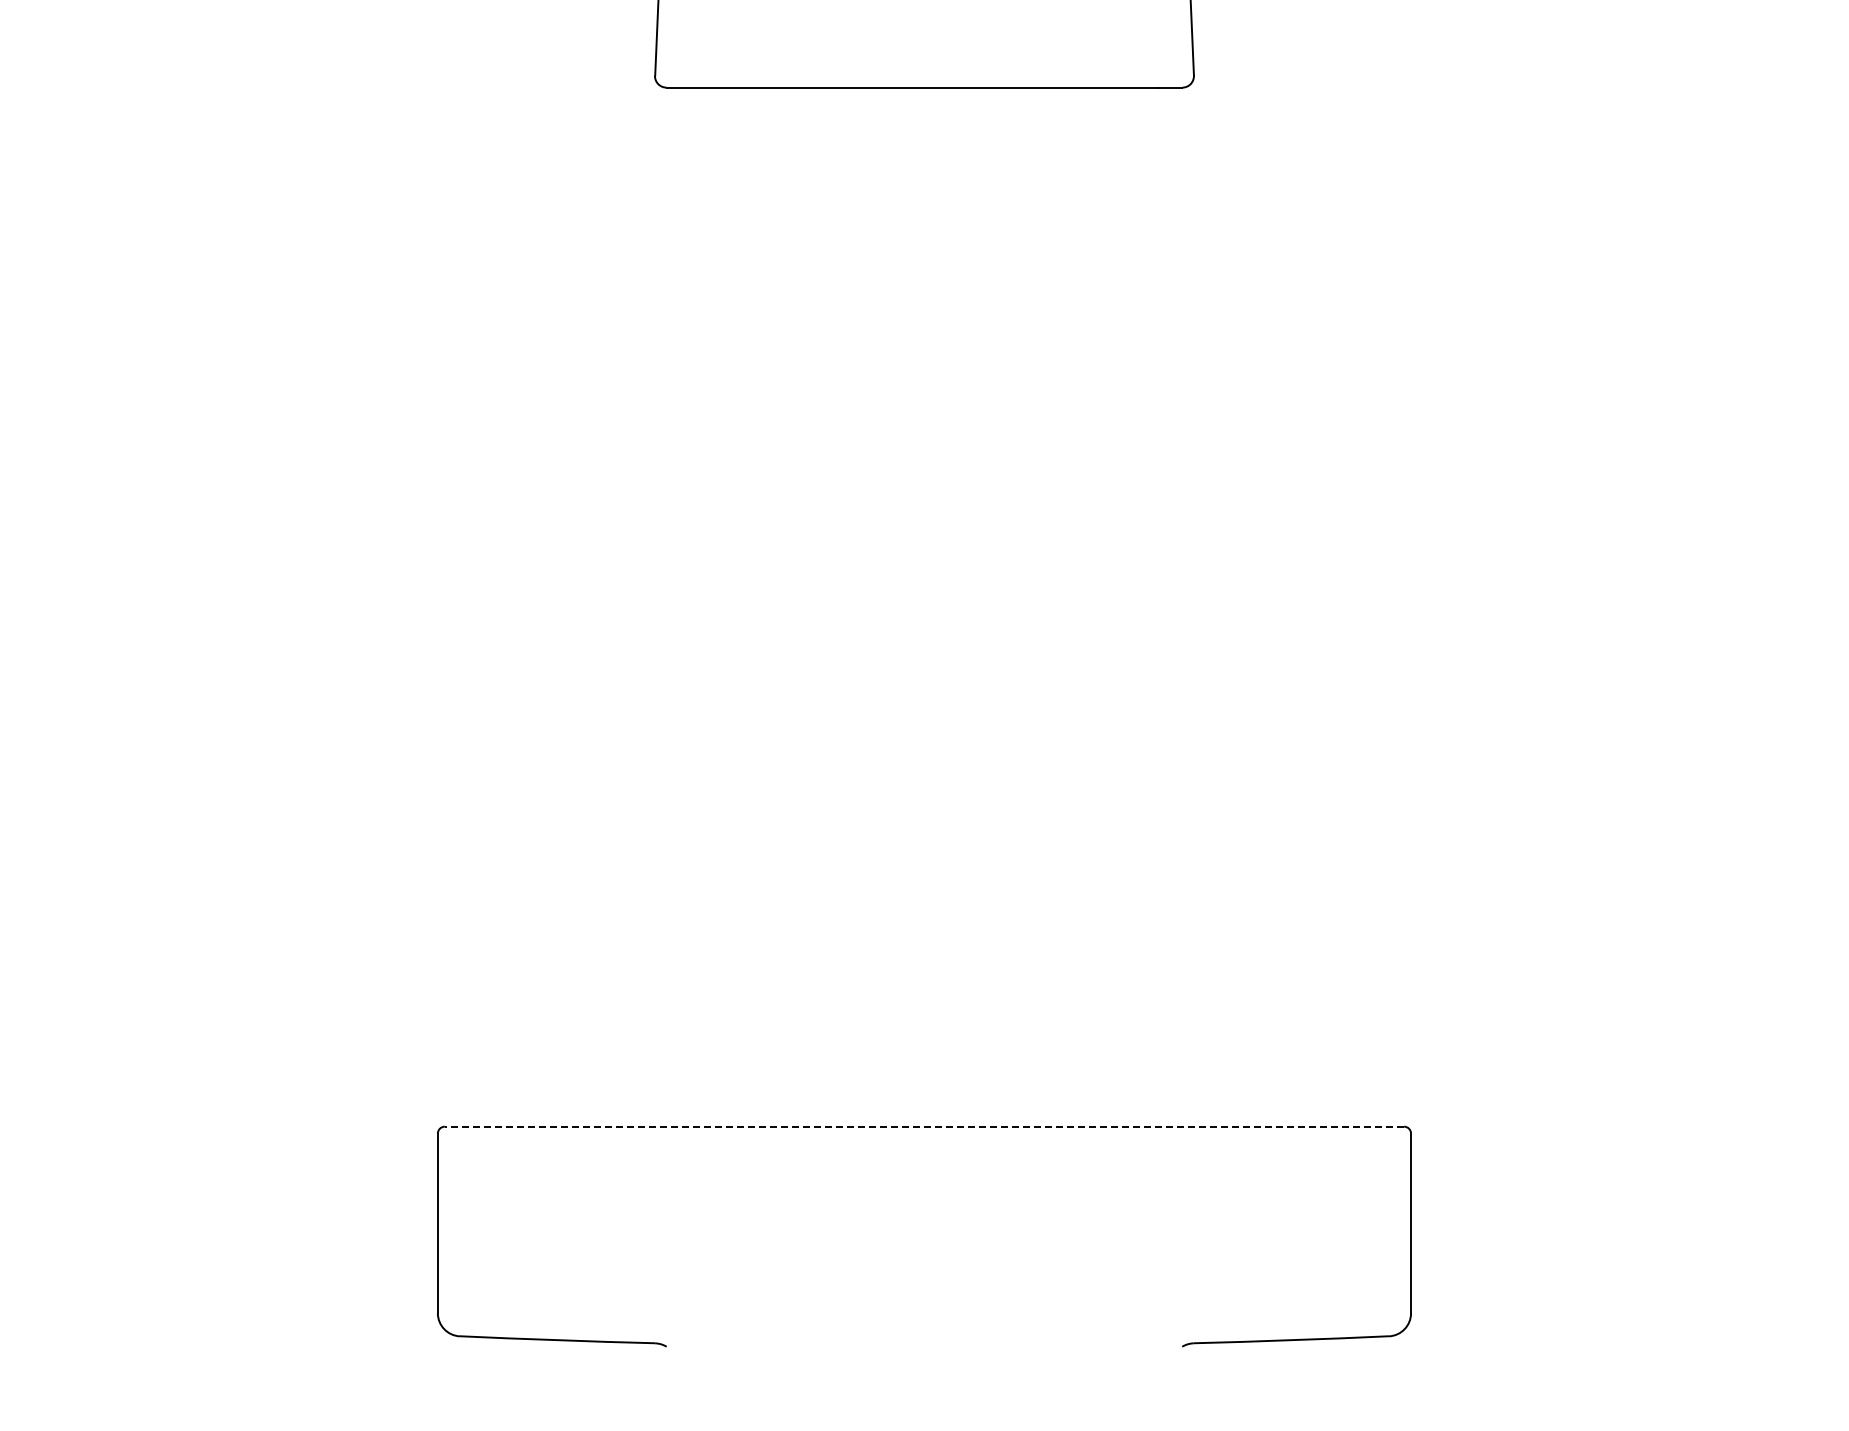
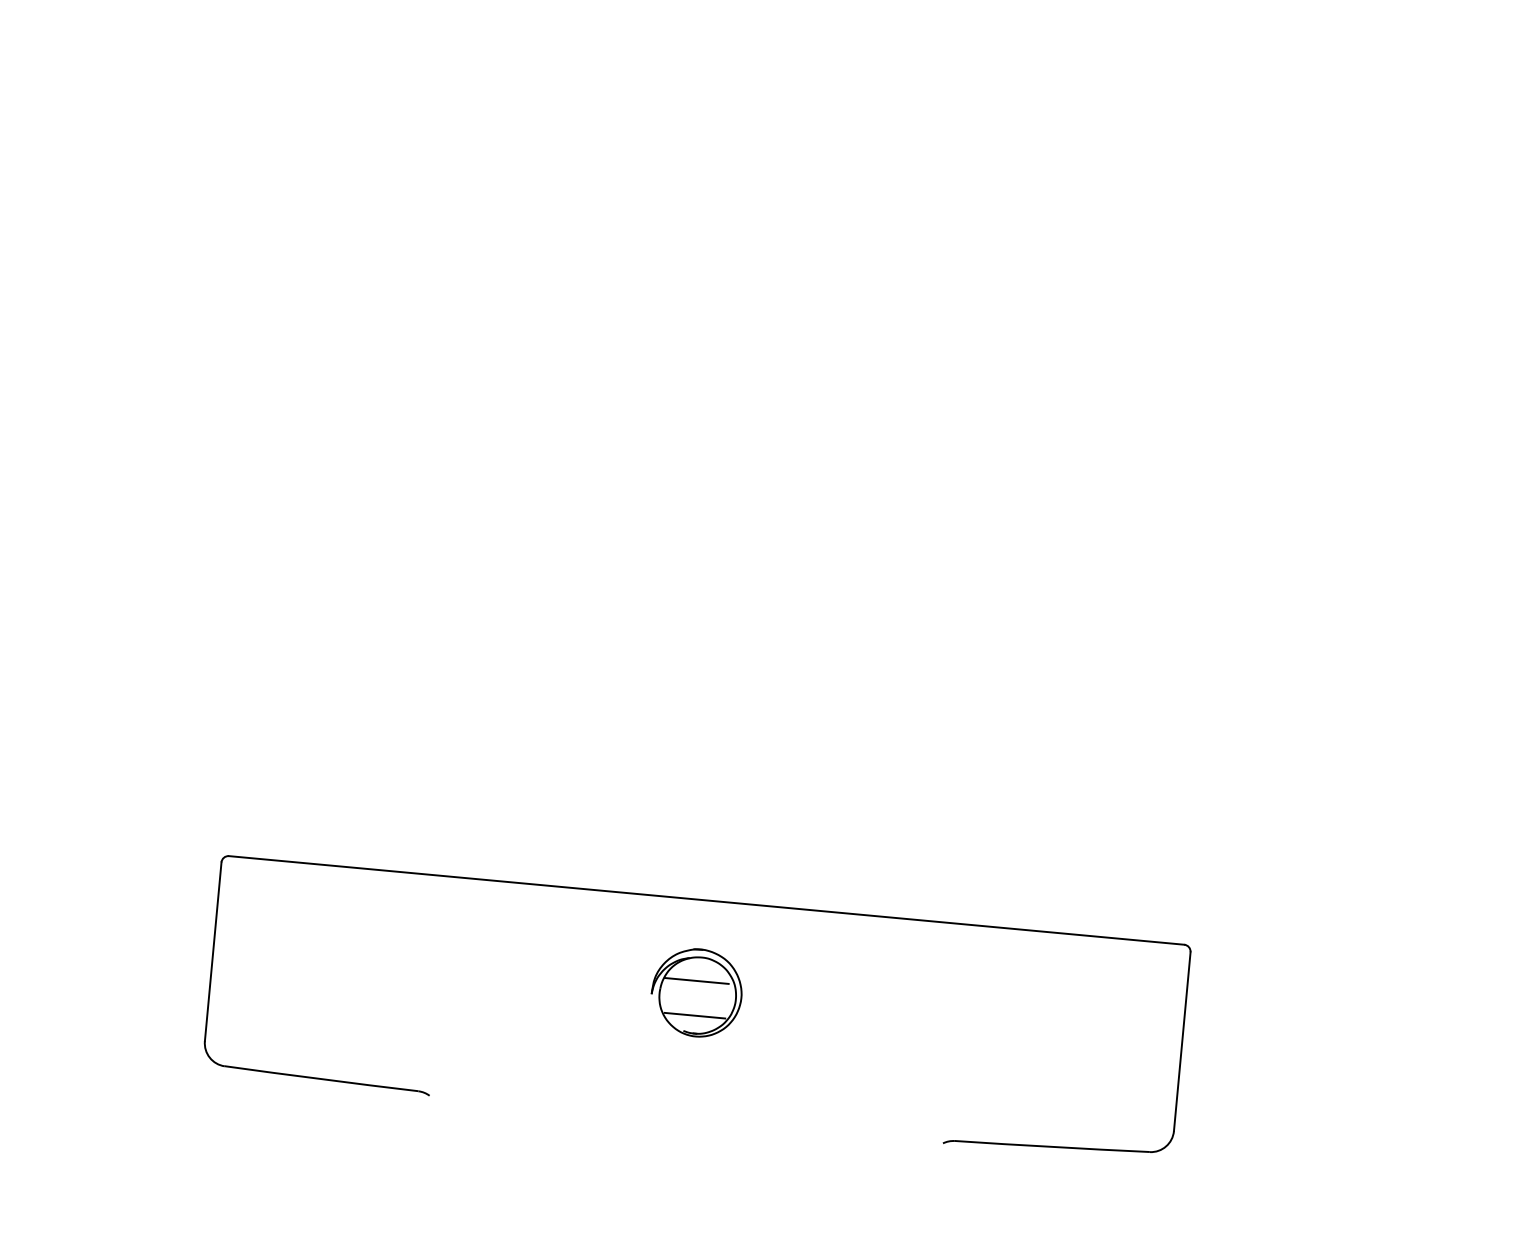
line: (924, 1126) -> (706, 900), dashed -> solid
part: (922, 1219) -> (696, 992), added

